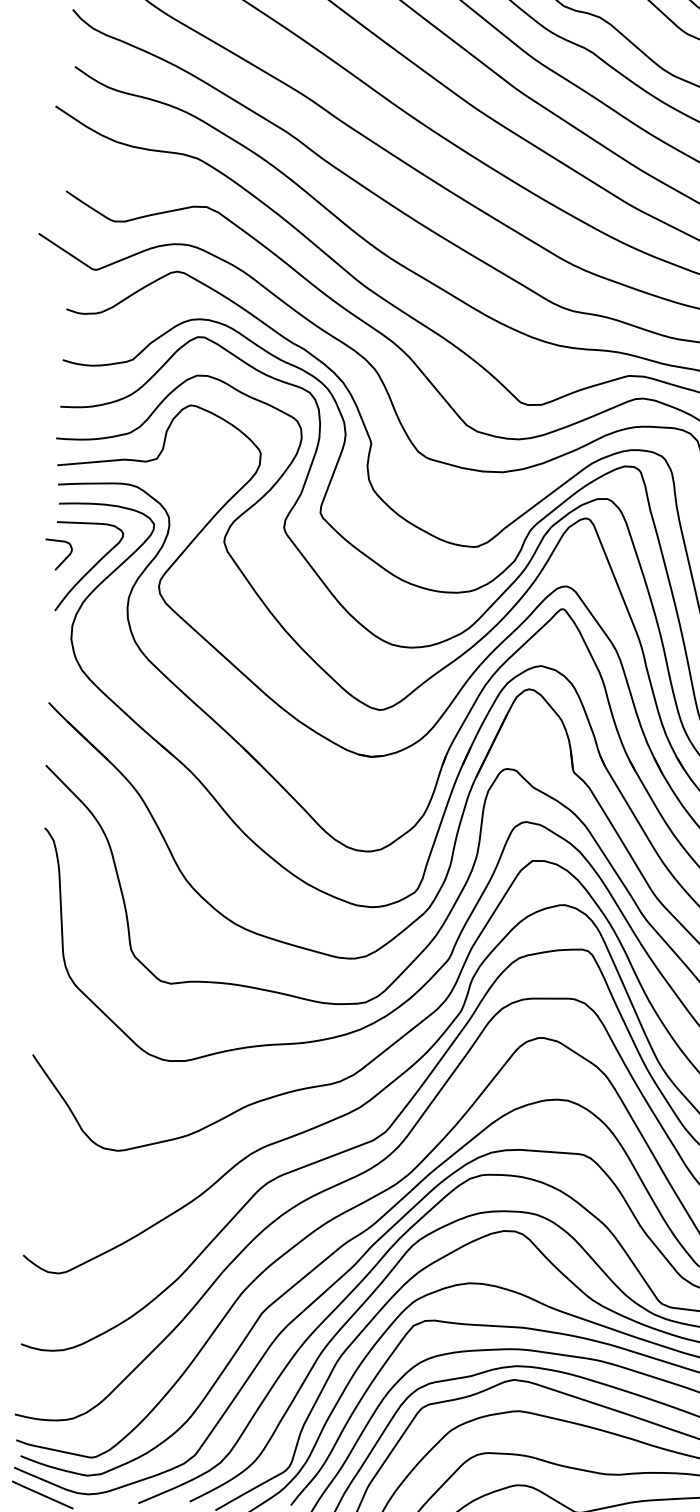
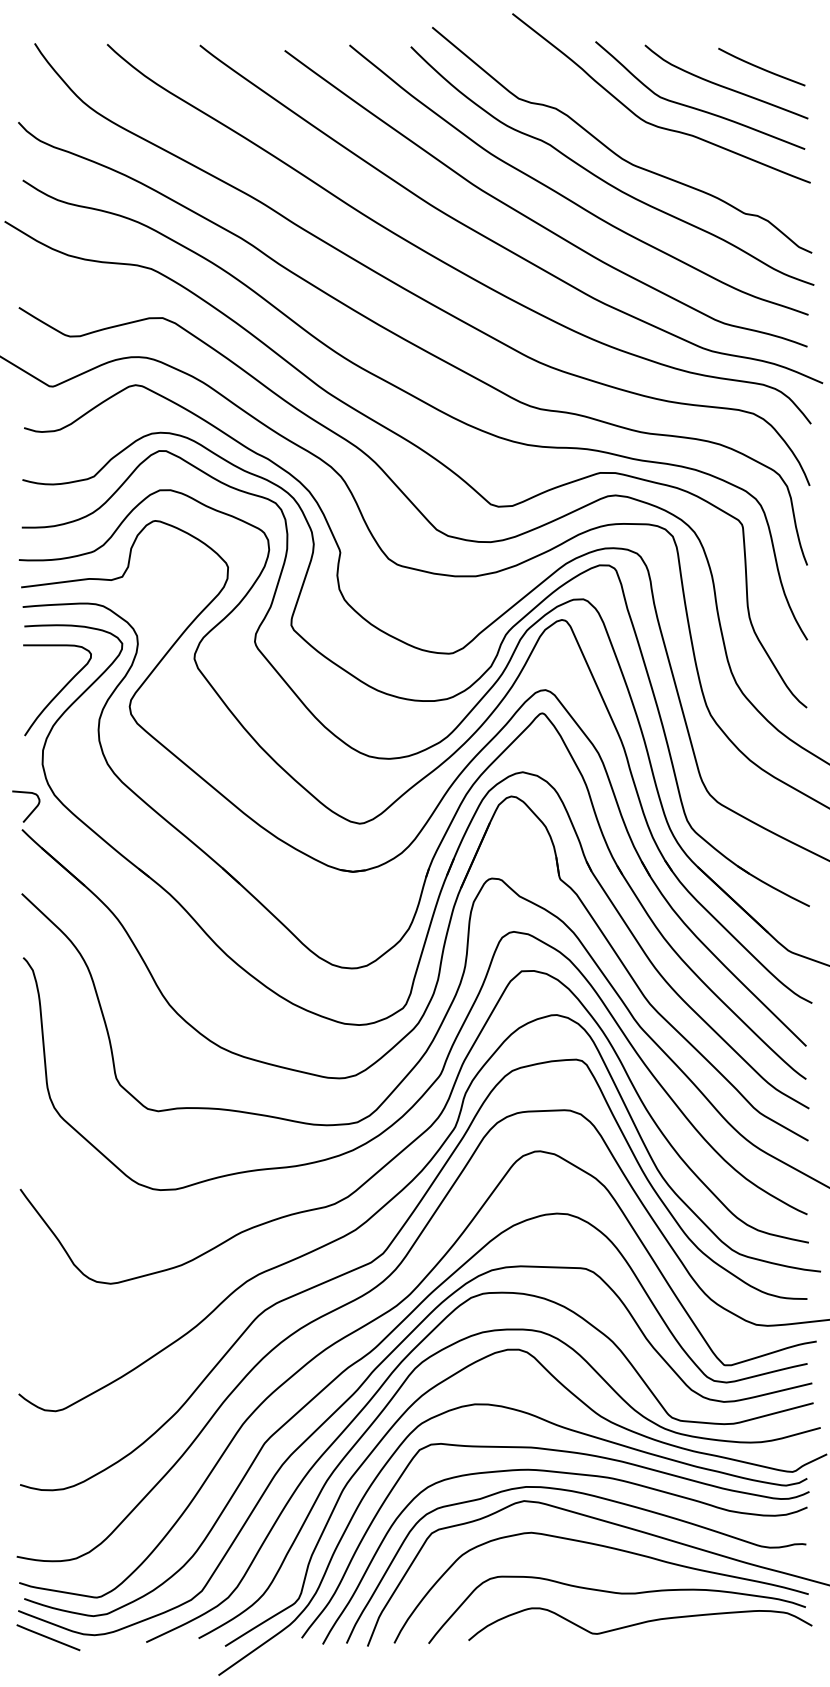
curve: (63, 559) -> (31, 811), moved

